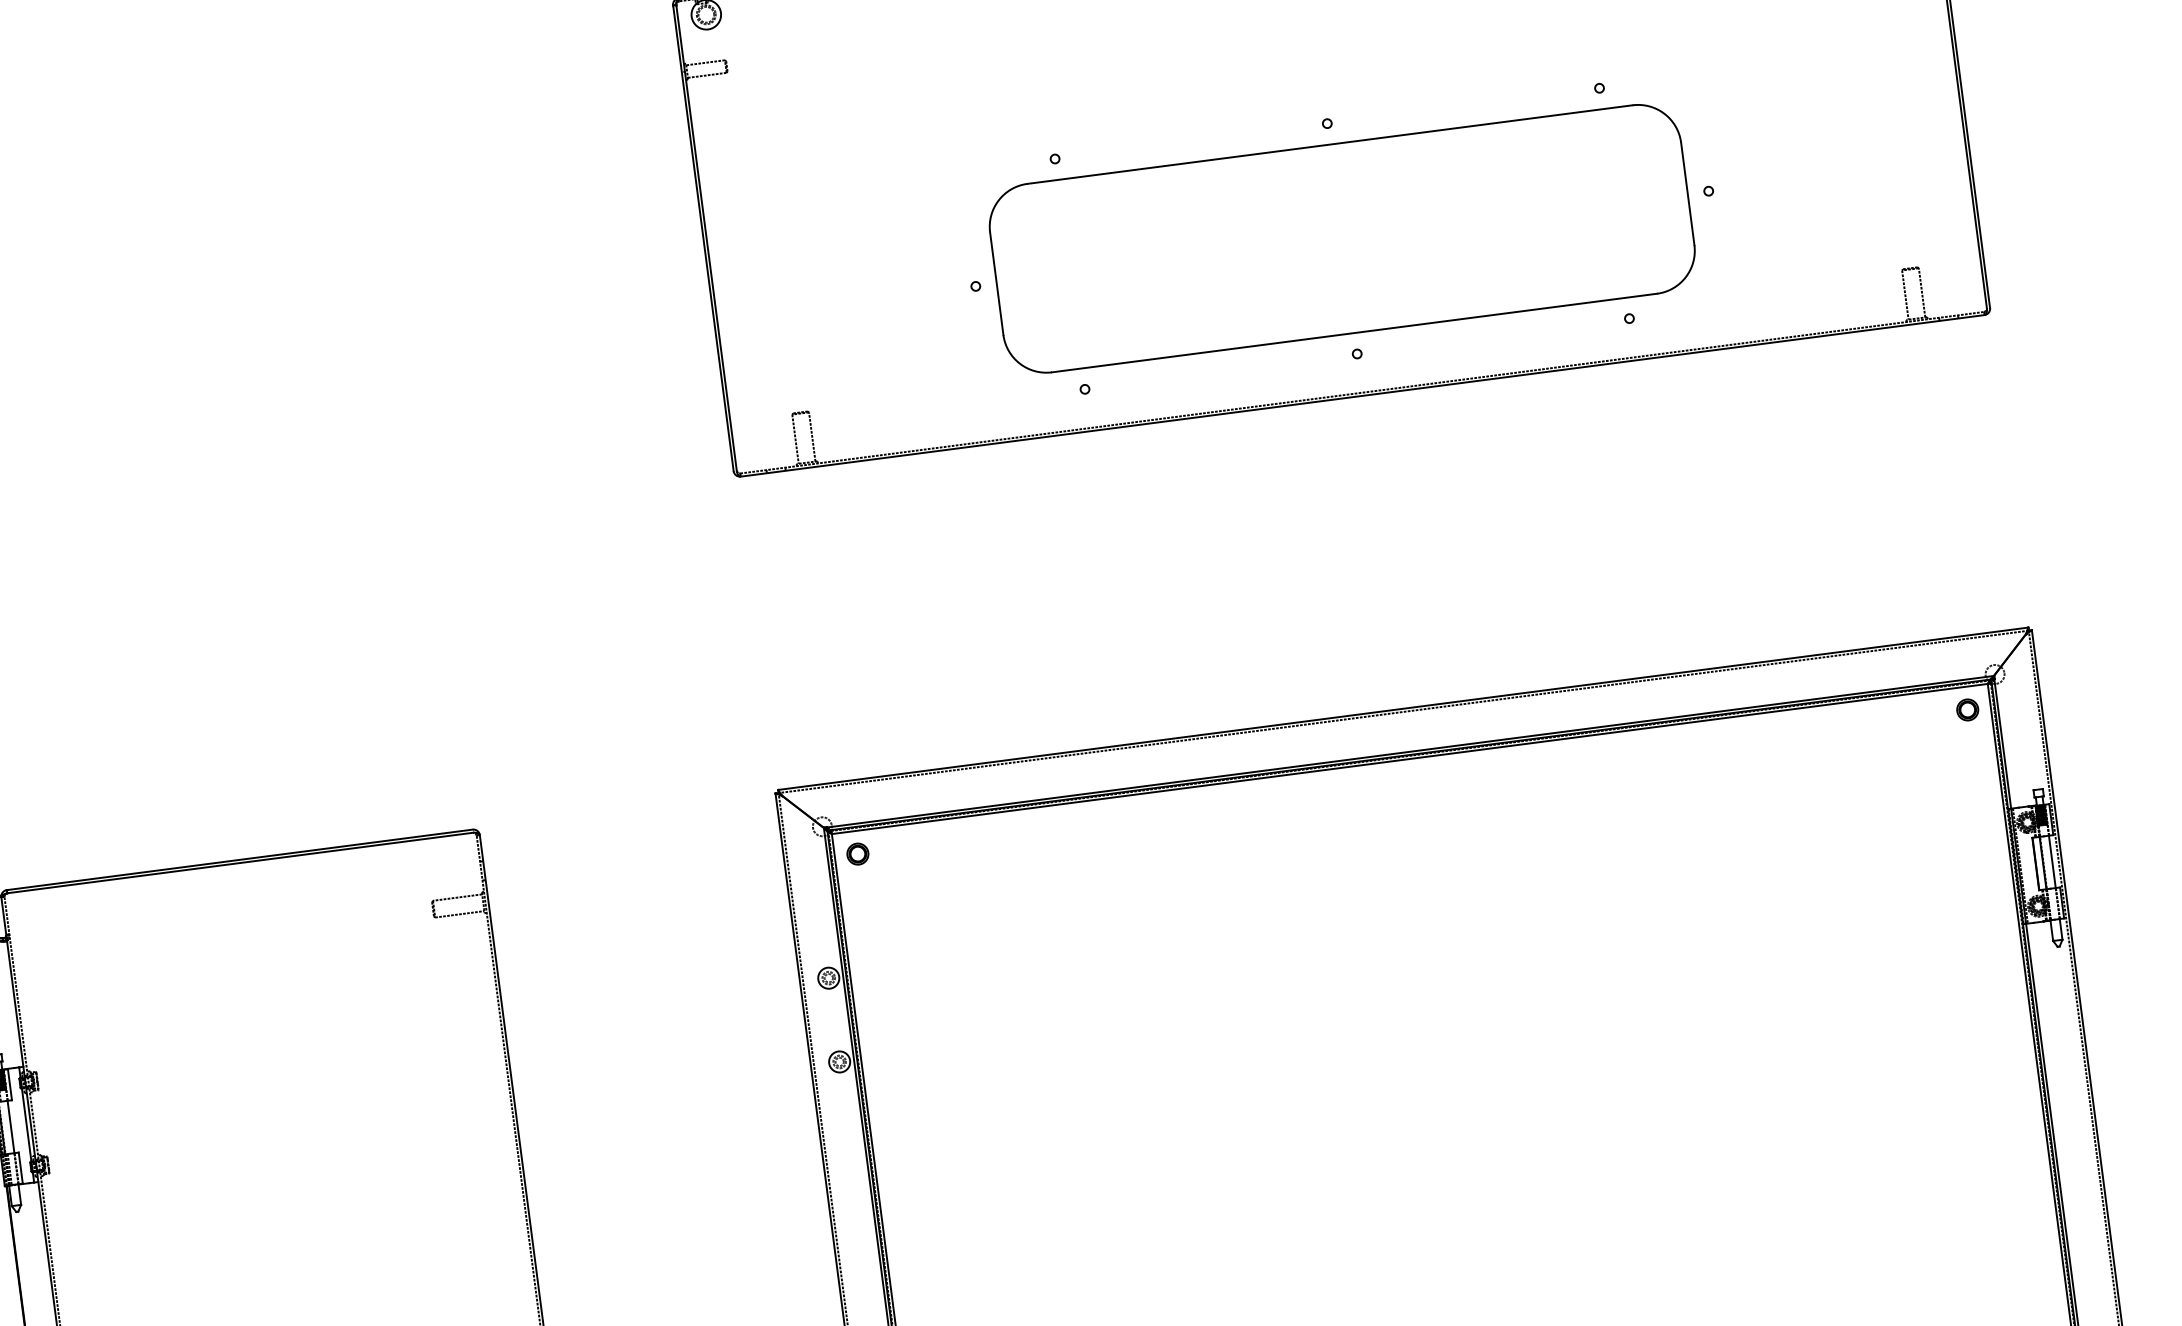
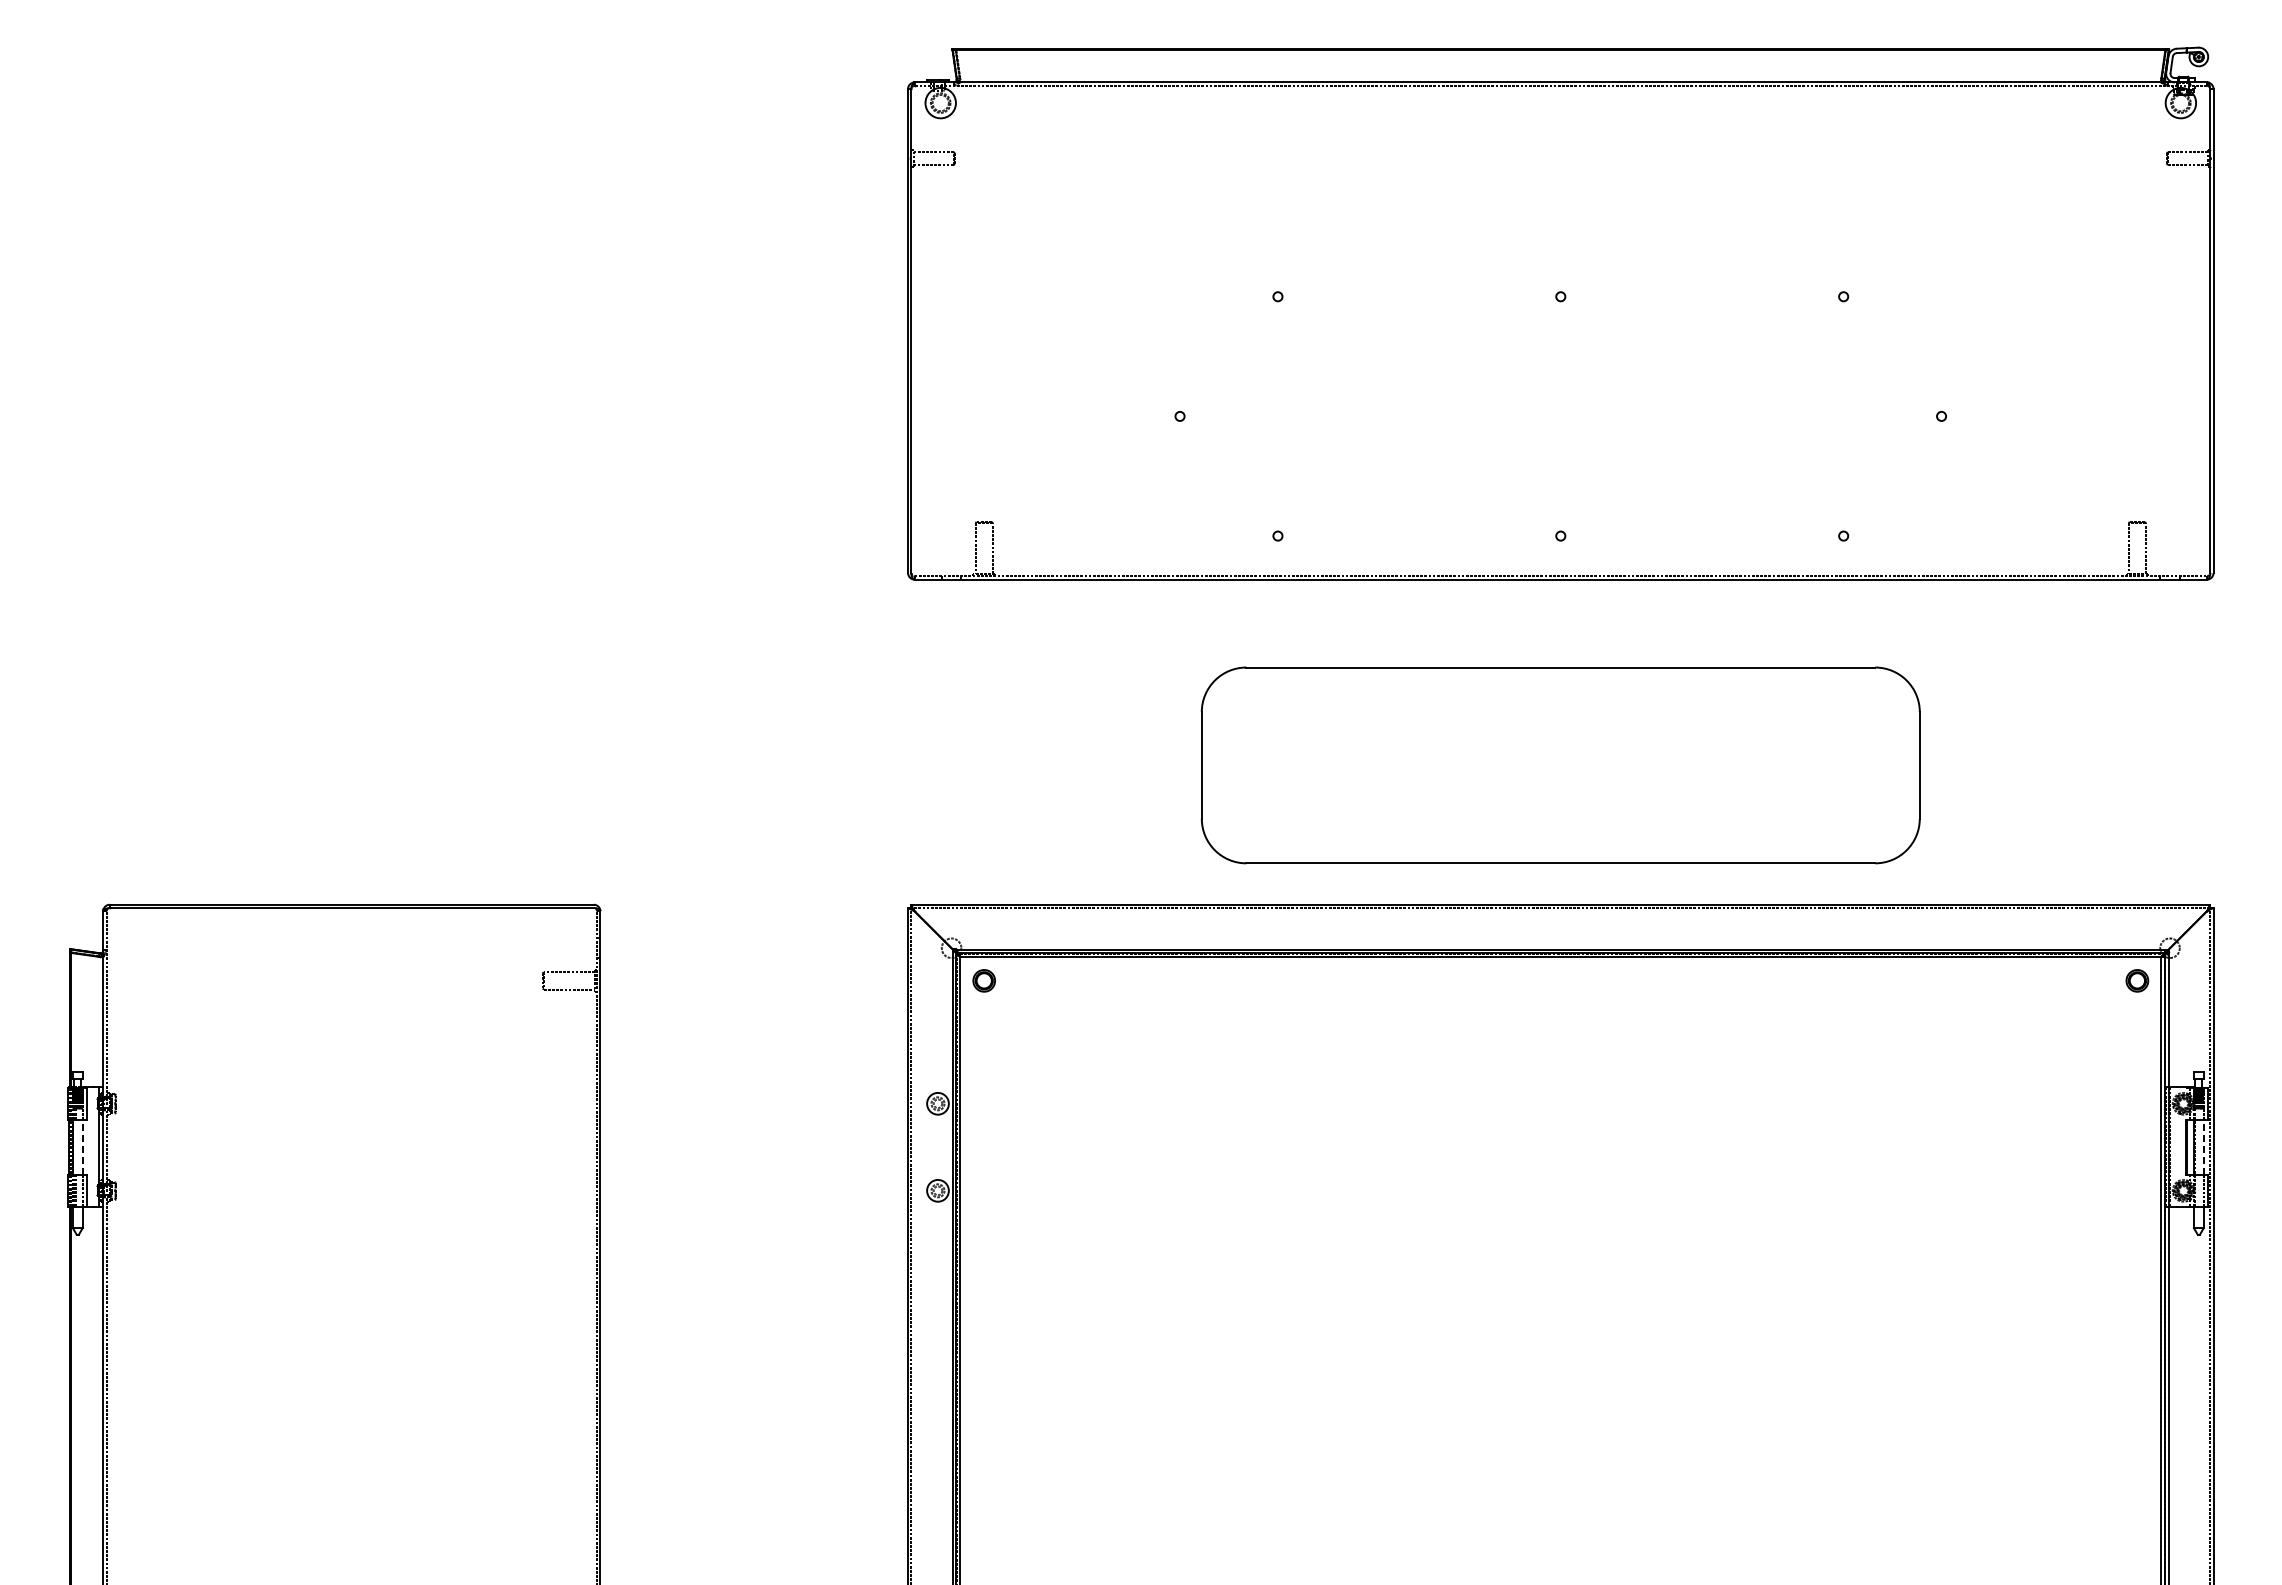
part: (1341, 238) -> (1560, 765), moved
line: (2052, 861) -> (2203, 1146), solid -> dashed
line: (10, 1126) -> (82, 1146), solid -> dashed

